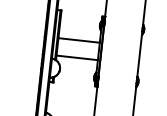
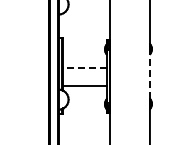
line: (79, 40) -> (85, 67), solid -> dashed
line: (139, 55) -> (149, 76), solid -> dashed

